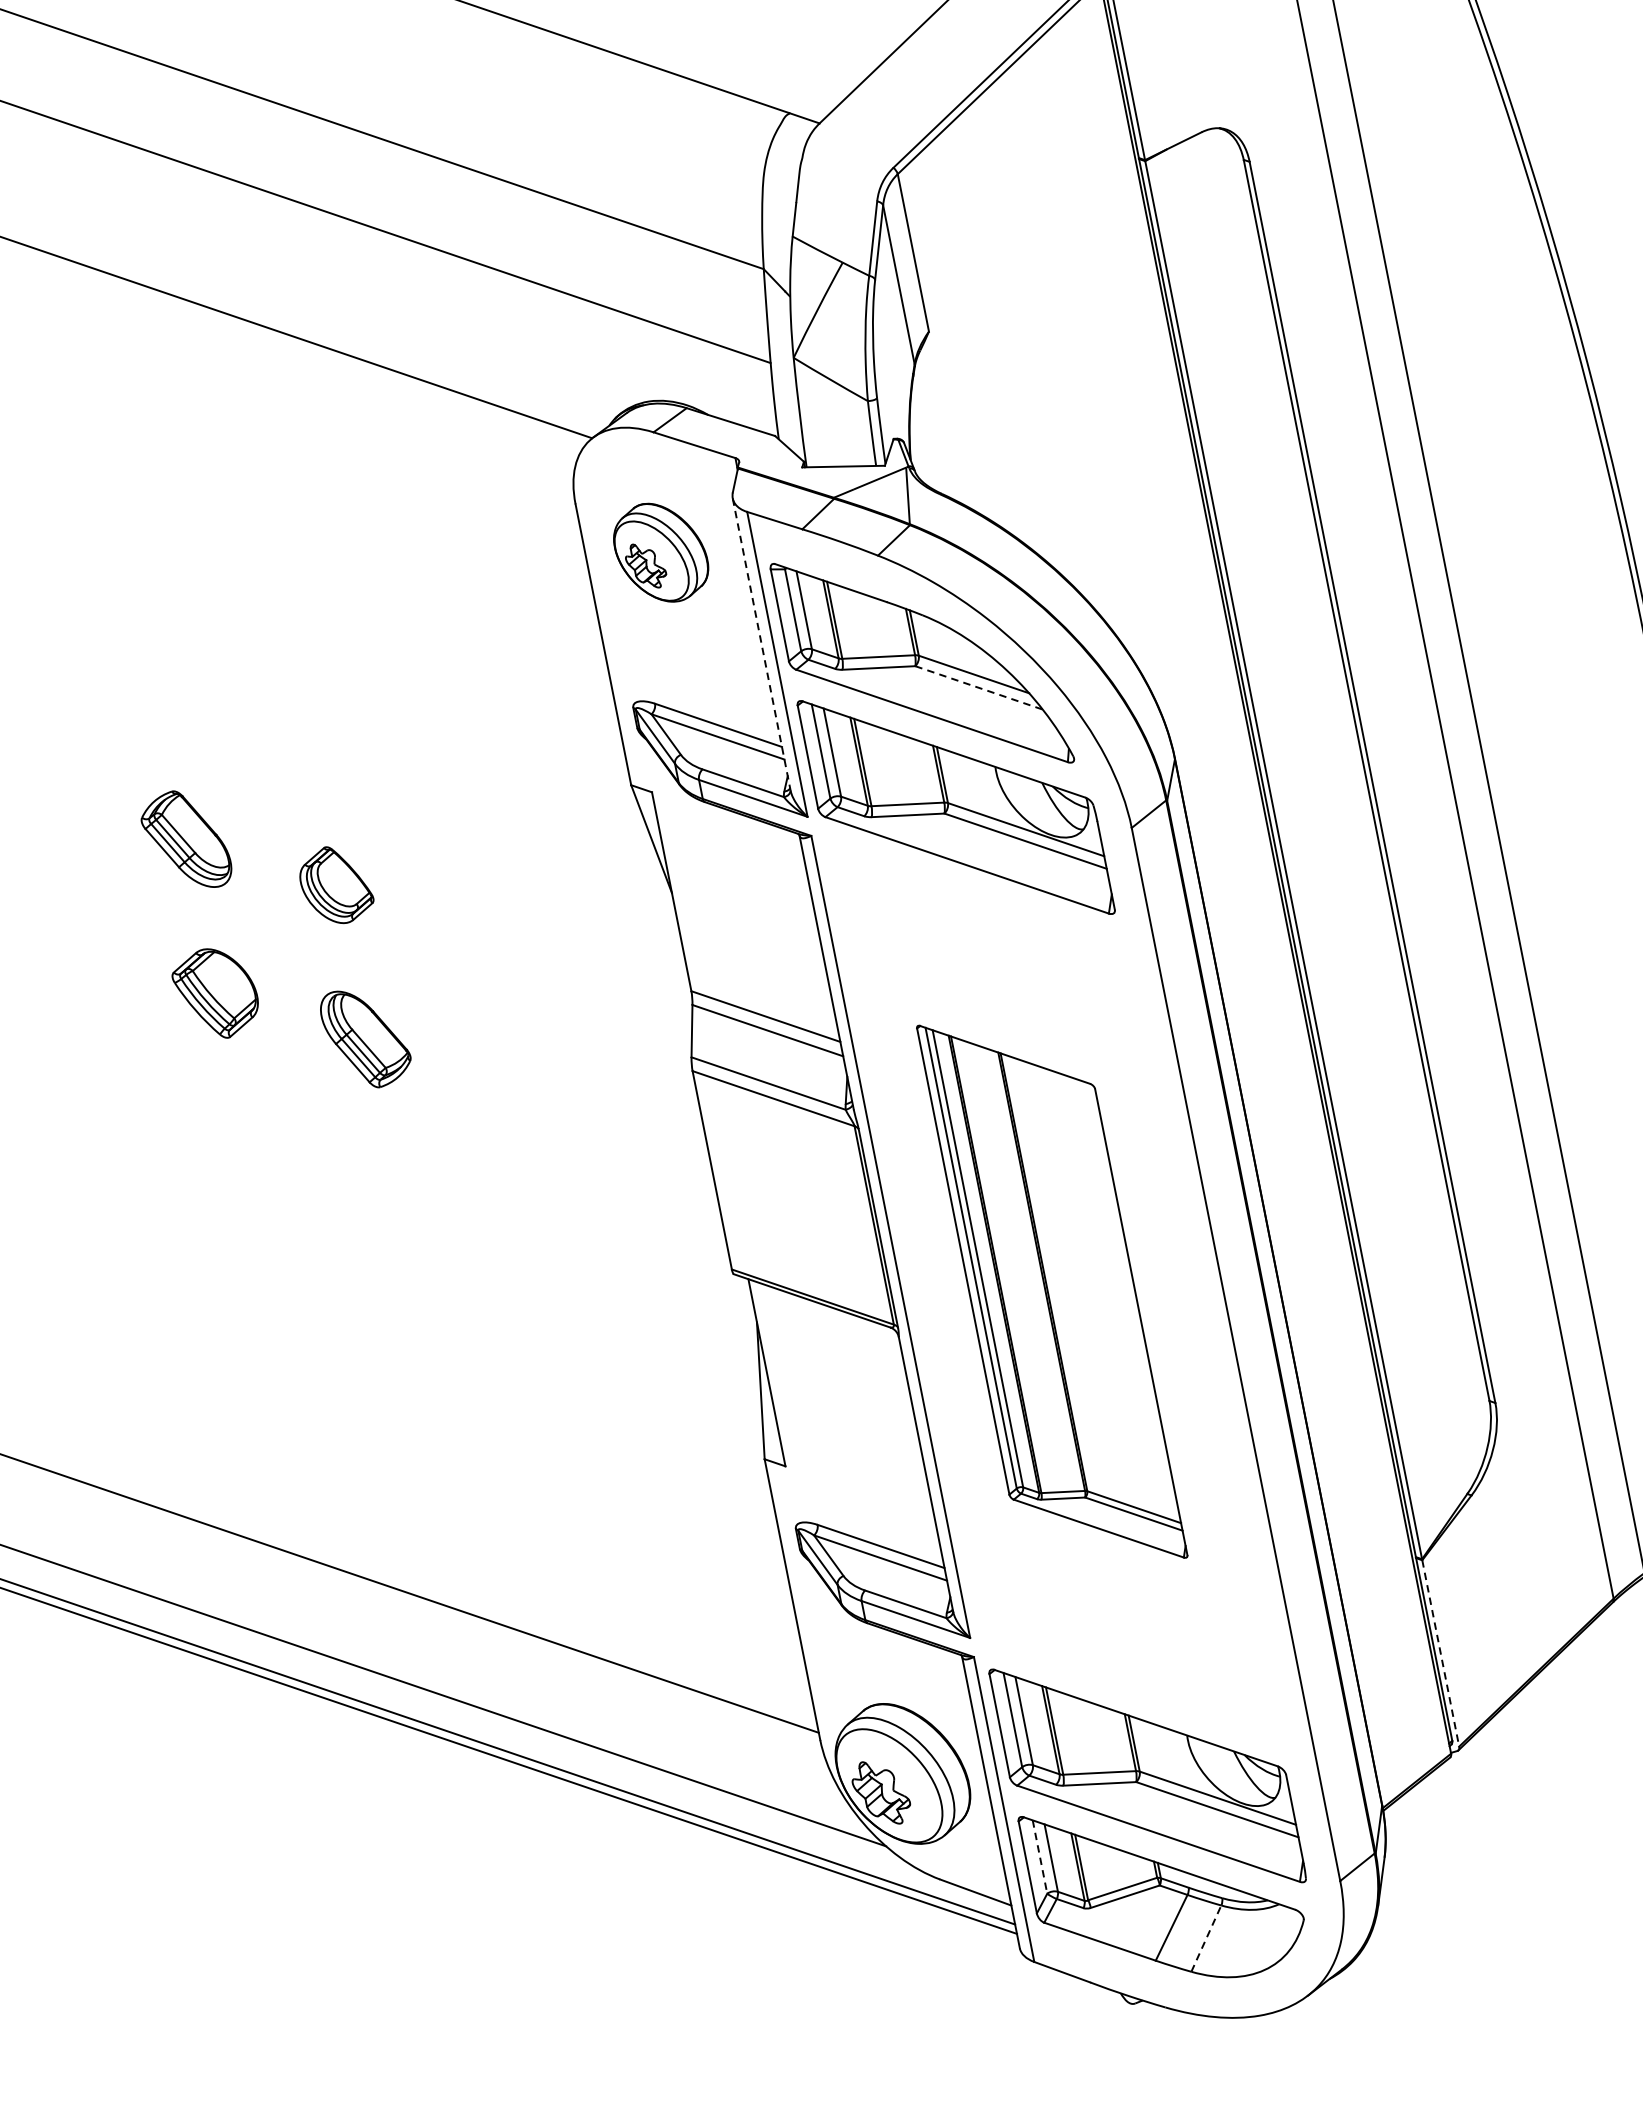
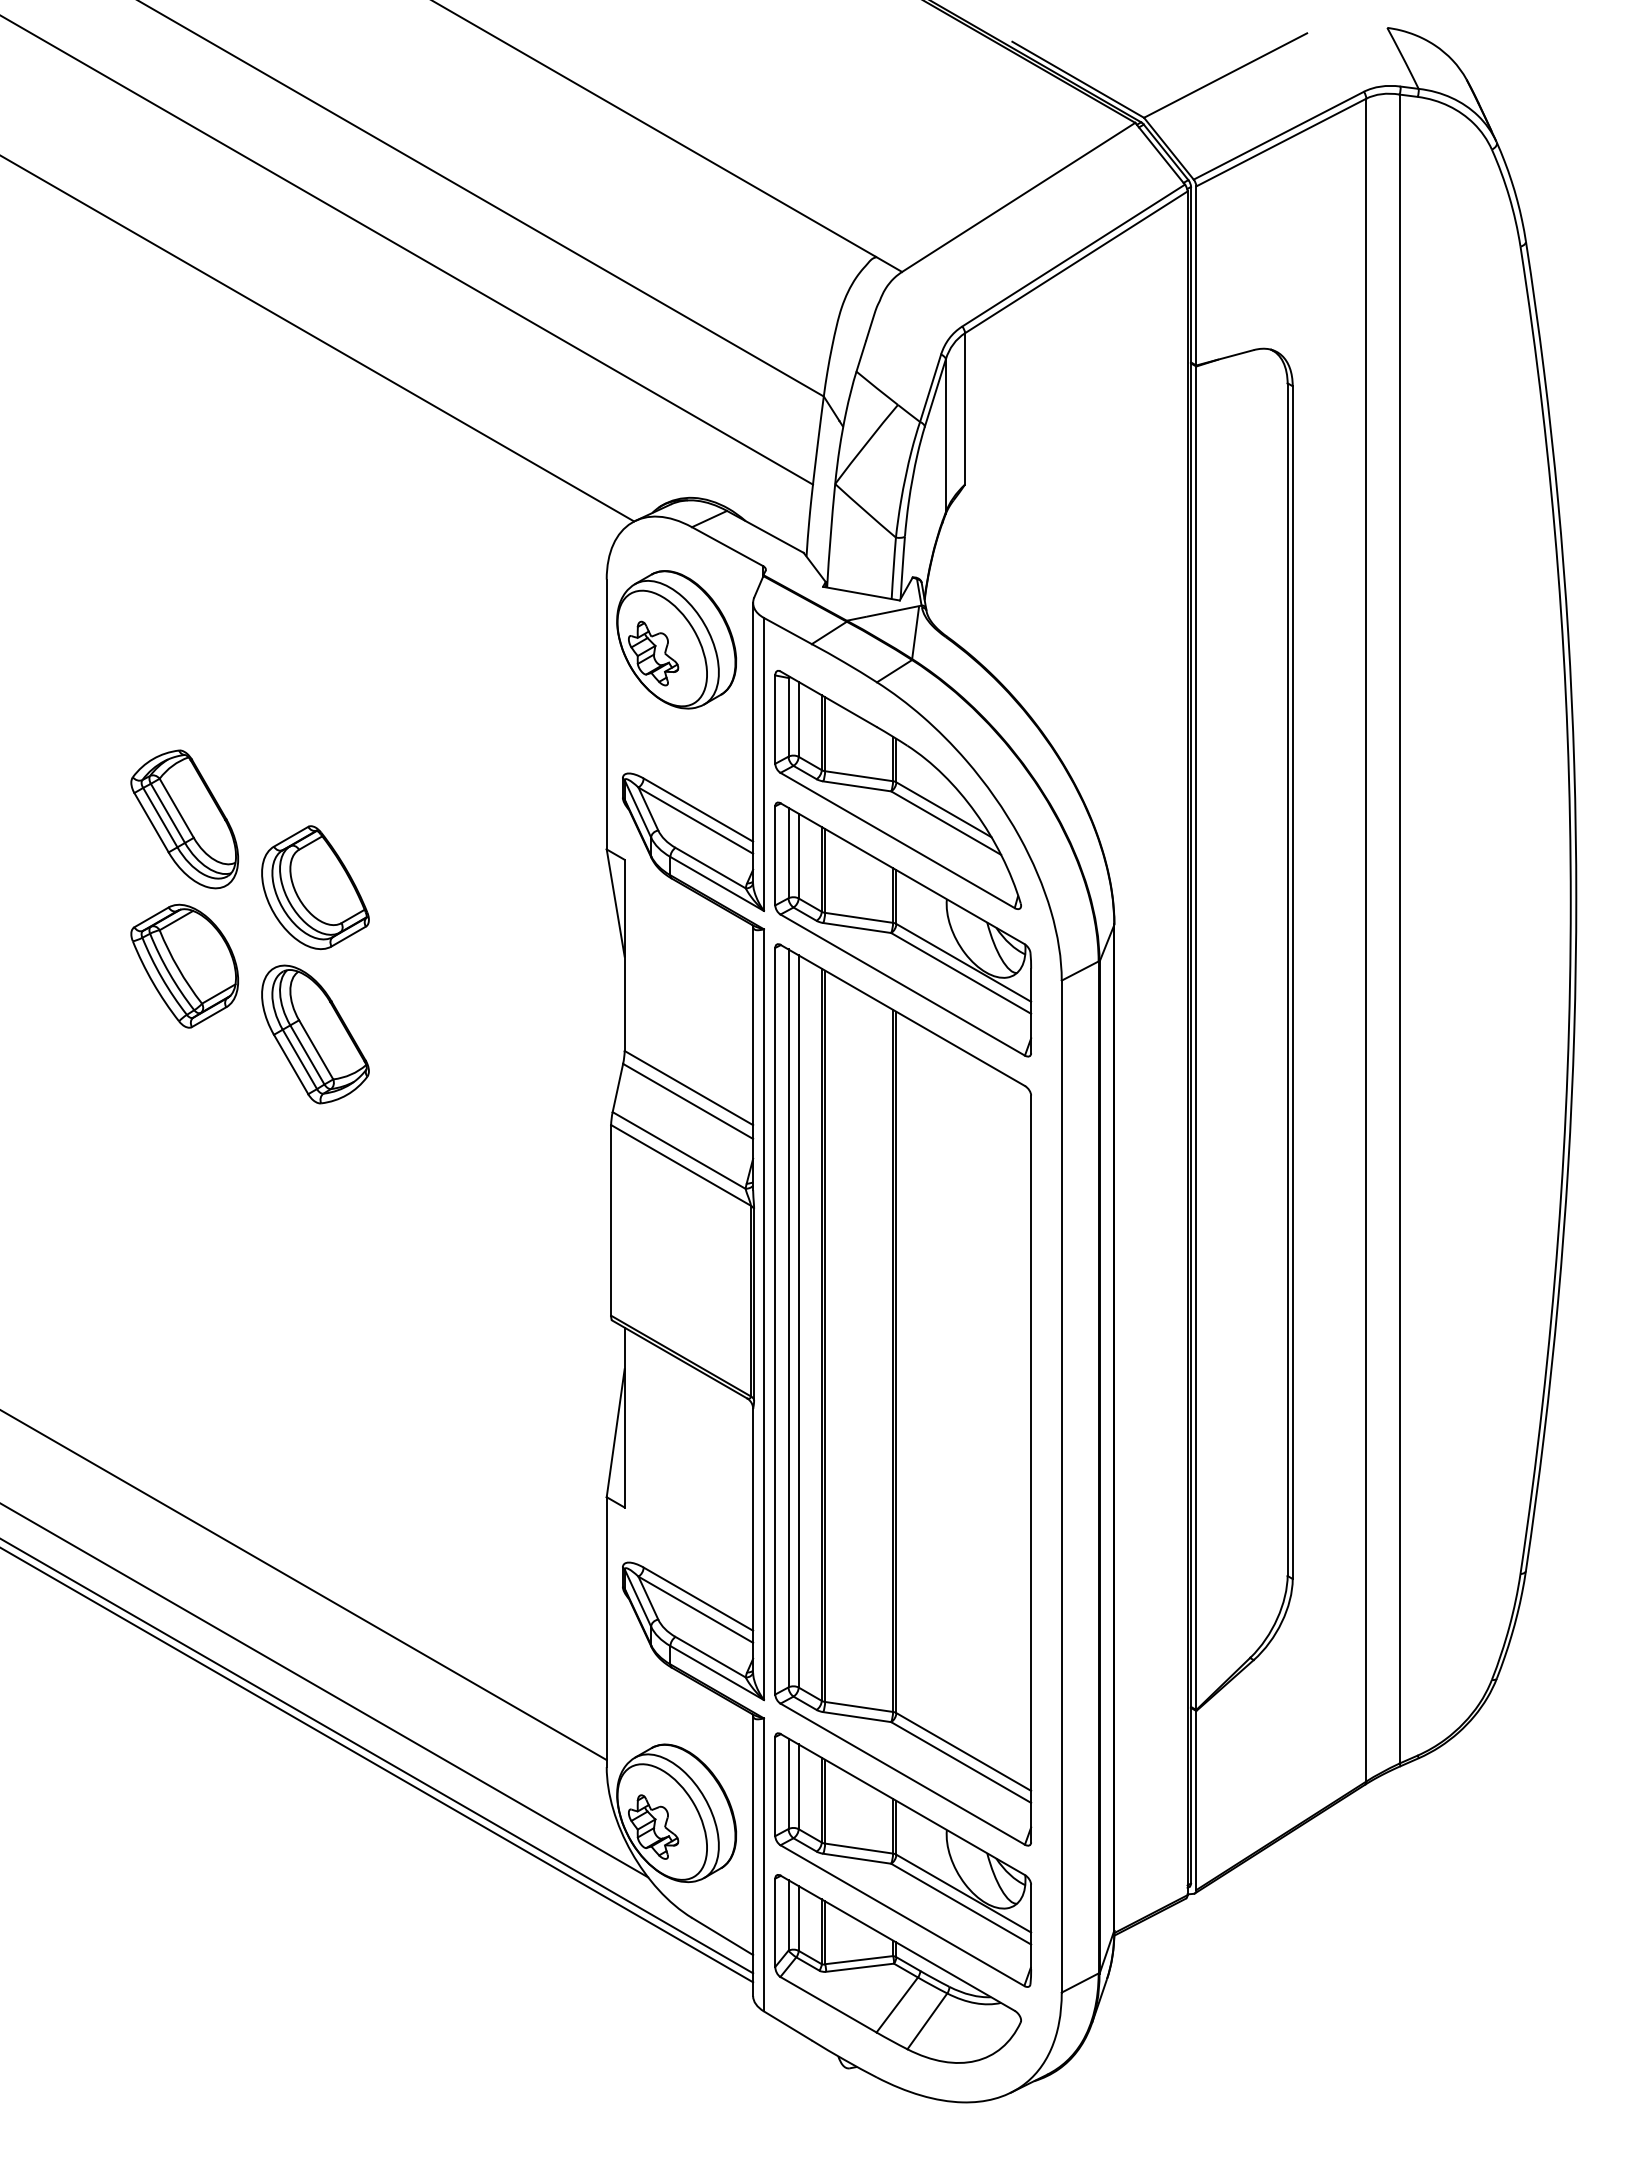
part: (660, 552) -> (676, 639), size x1.43
line: (762, 644) -> (753, 743), dashed -> solid
line: (979, 688) -> (946, 823), dashed -> solid
part: (185, 841) -> (184, 819), size x1.43
part: (336, 884) -> (315, 887), size x1.67
part: (215, 992) -> (184, 965), size x1.43
part: (366, 1037) -> (315, 1034), size x1.43
part: (1052, 1291) -> (903, 1394), size x1.67
line: (1440, 1653) -> (1196, 1800), dashed -> solid
line: (1040, 1857) -> (788, 1915), dashed -> solid
line: (1206, 1937) -> (927, 2020), dashed -> solid

